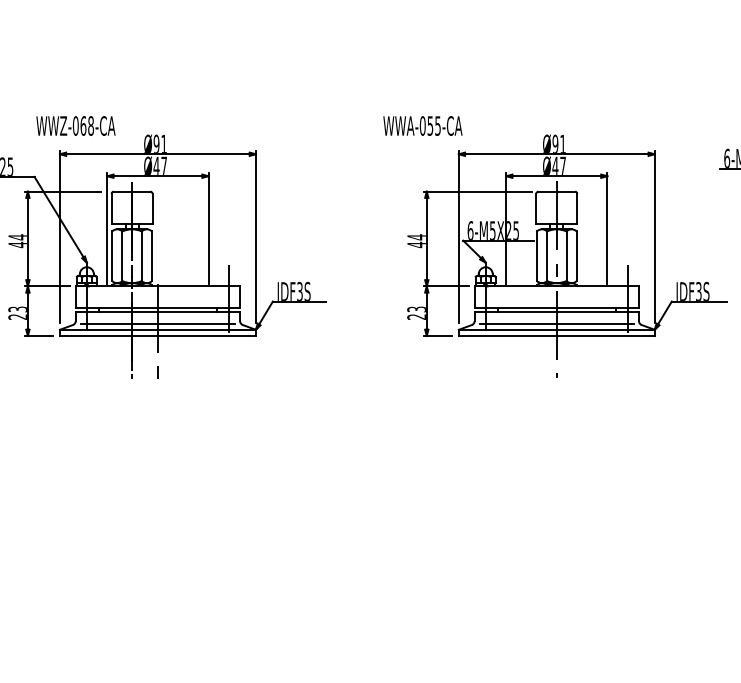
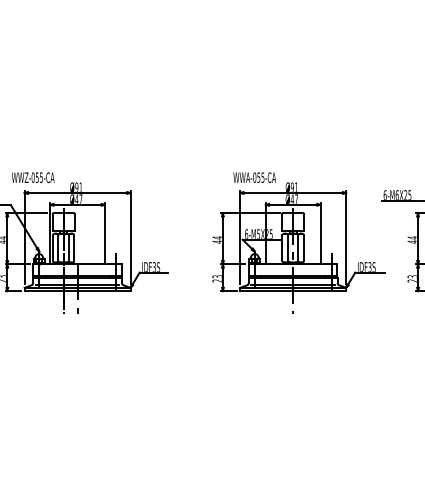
text: (85, 125) -> (38, 177), WWZ-068-CA -> WWZ-055-CA
text: (422, 125) -> (254, 177), moved

